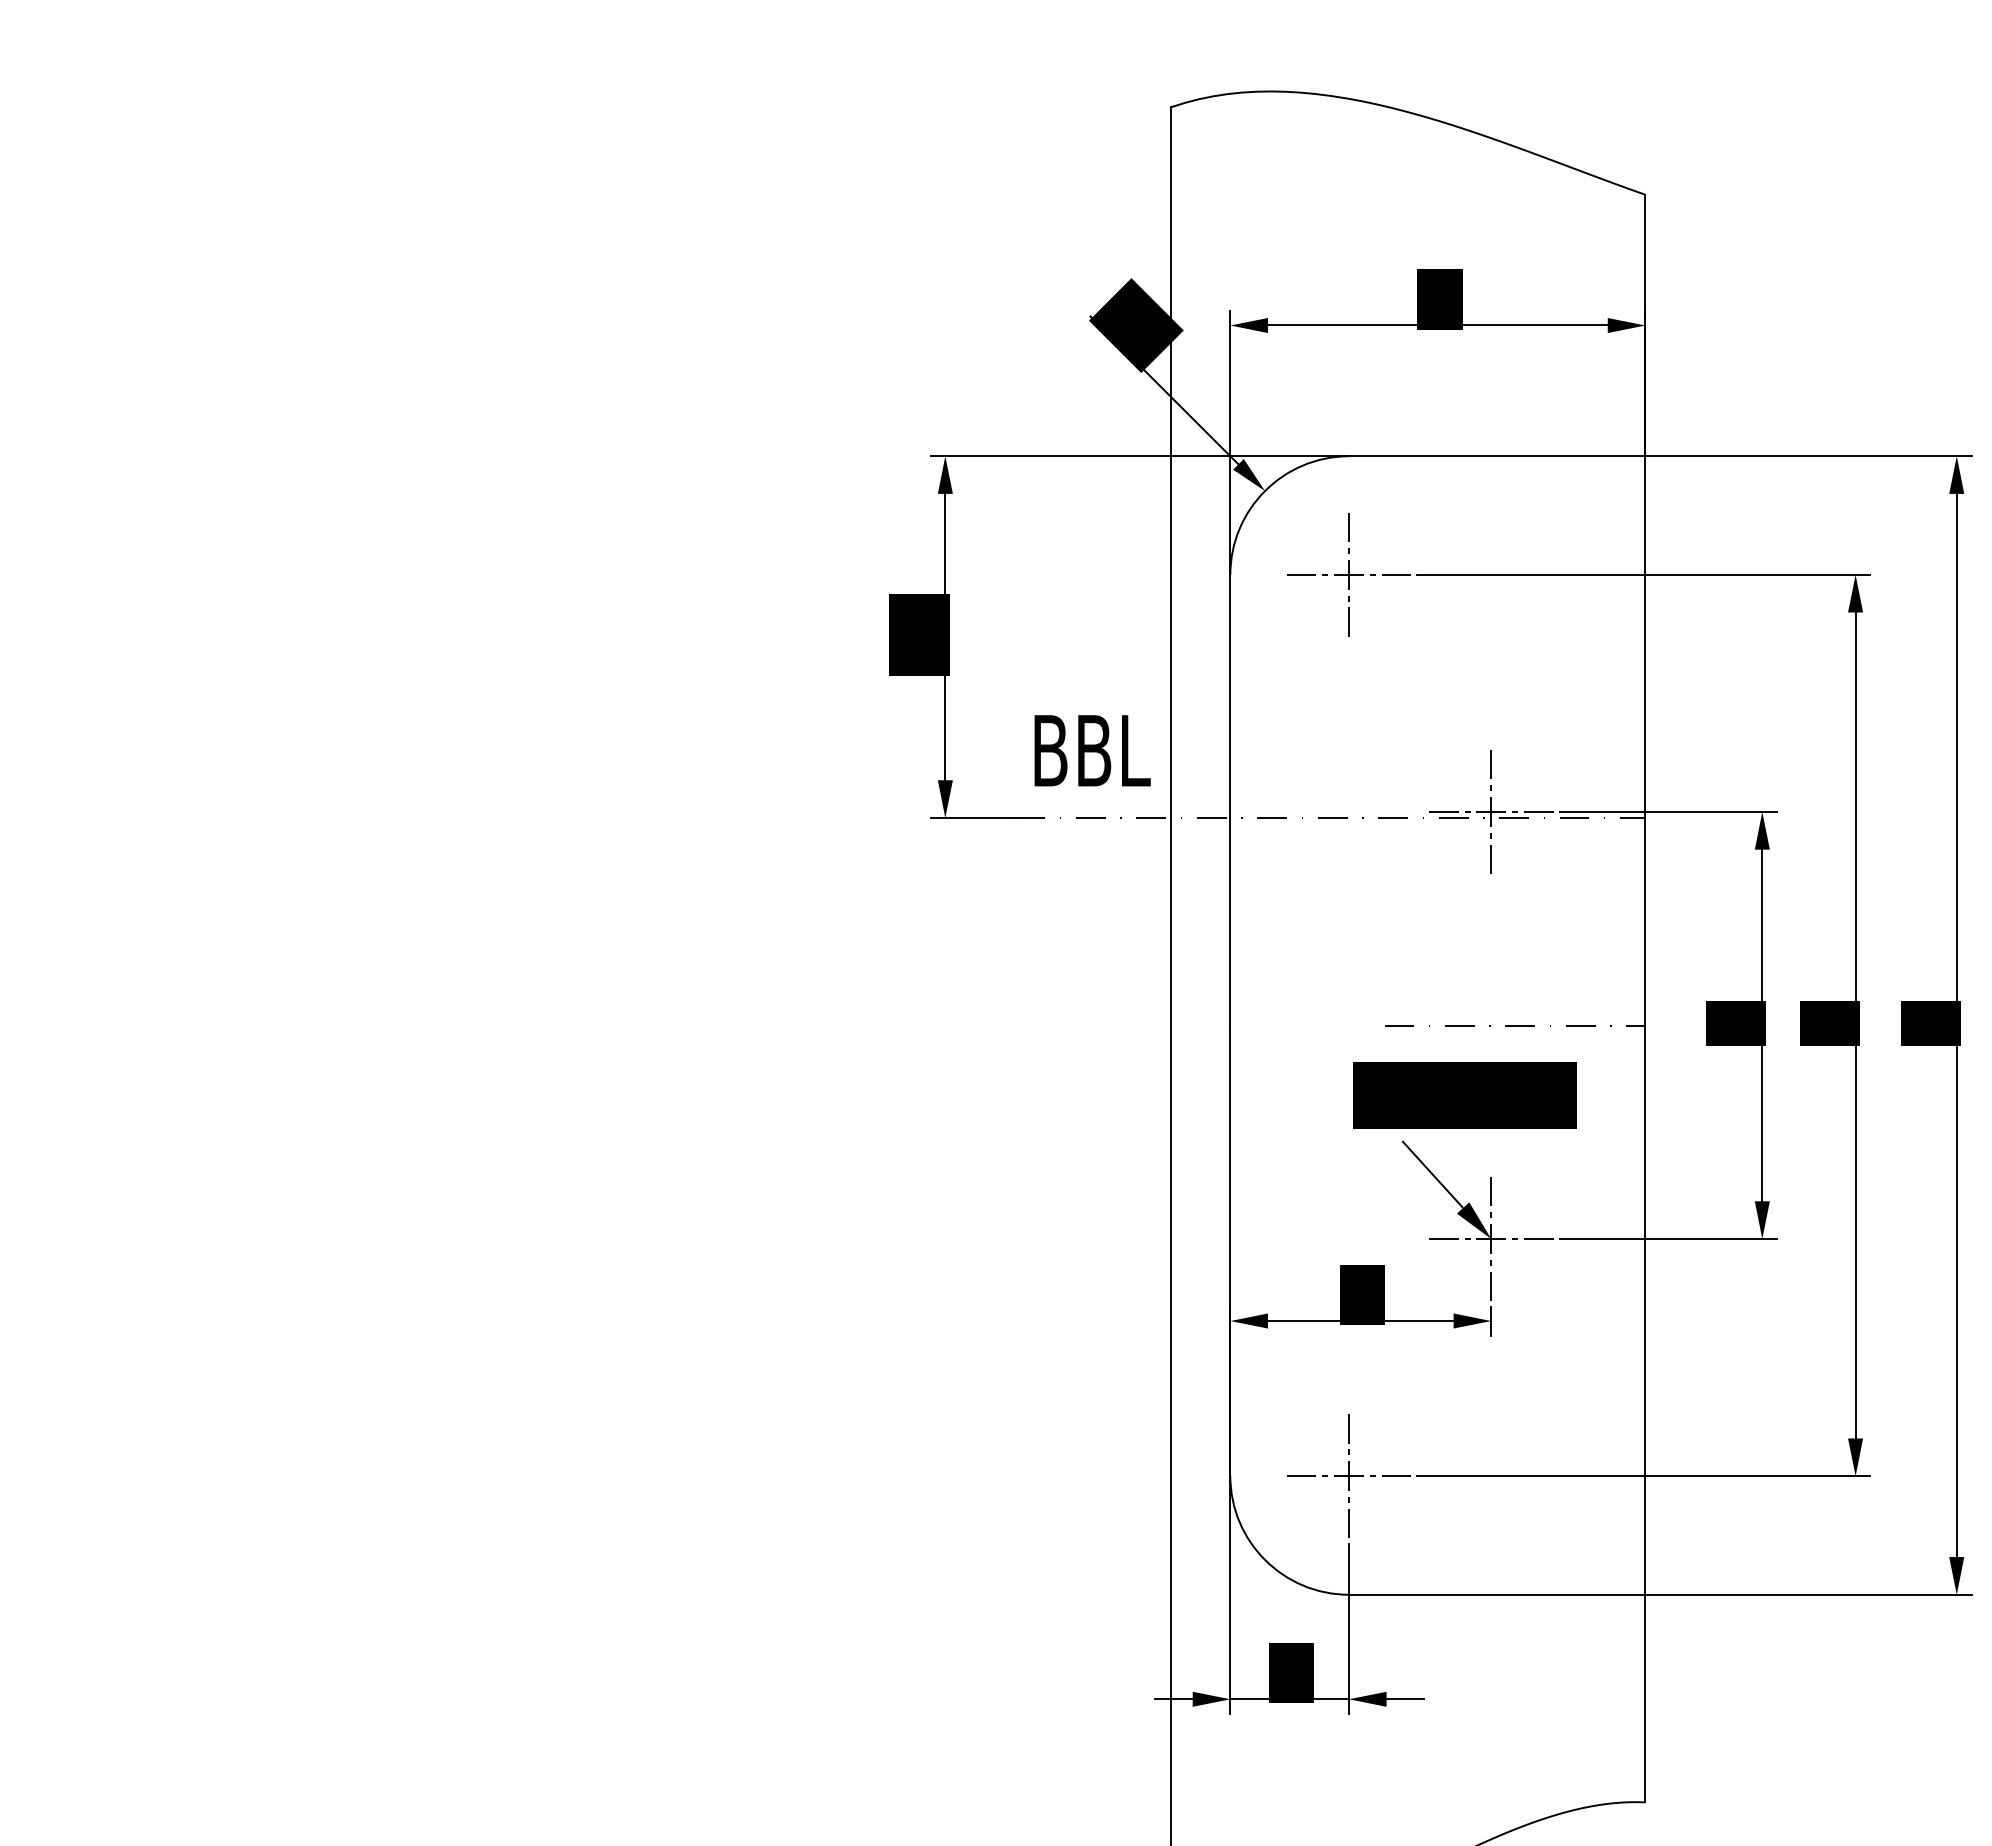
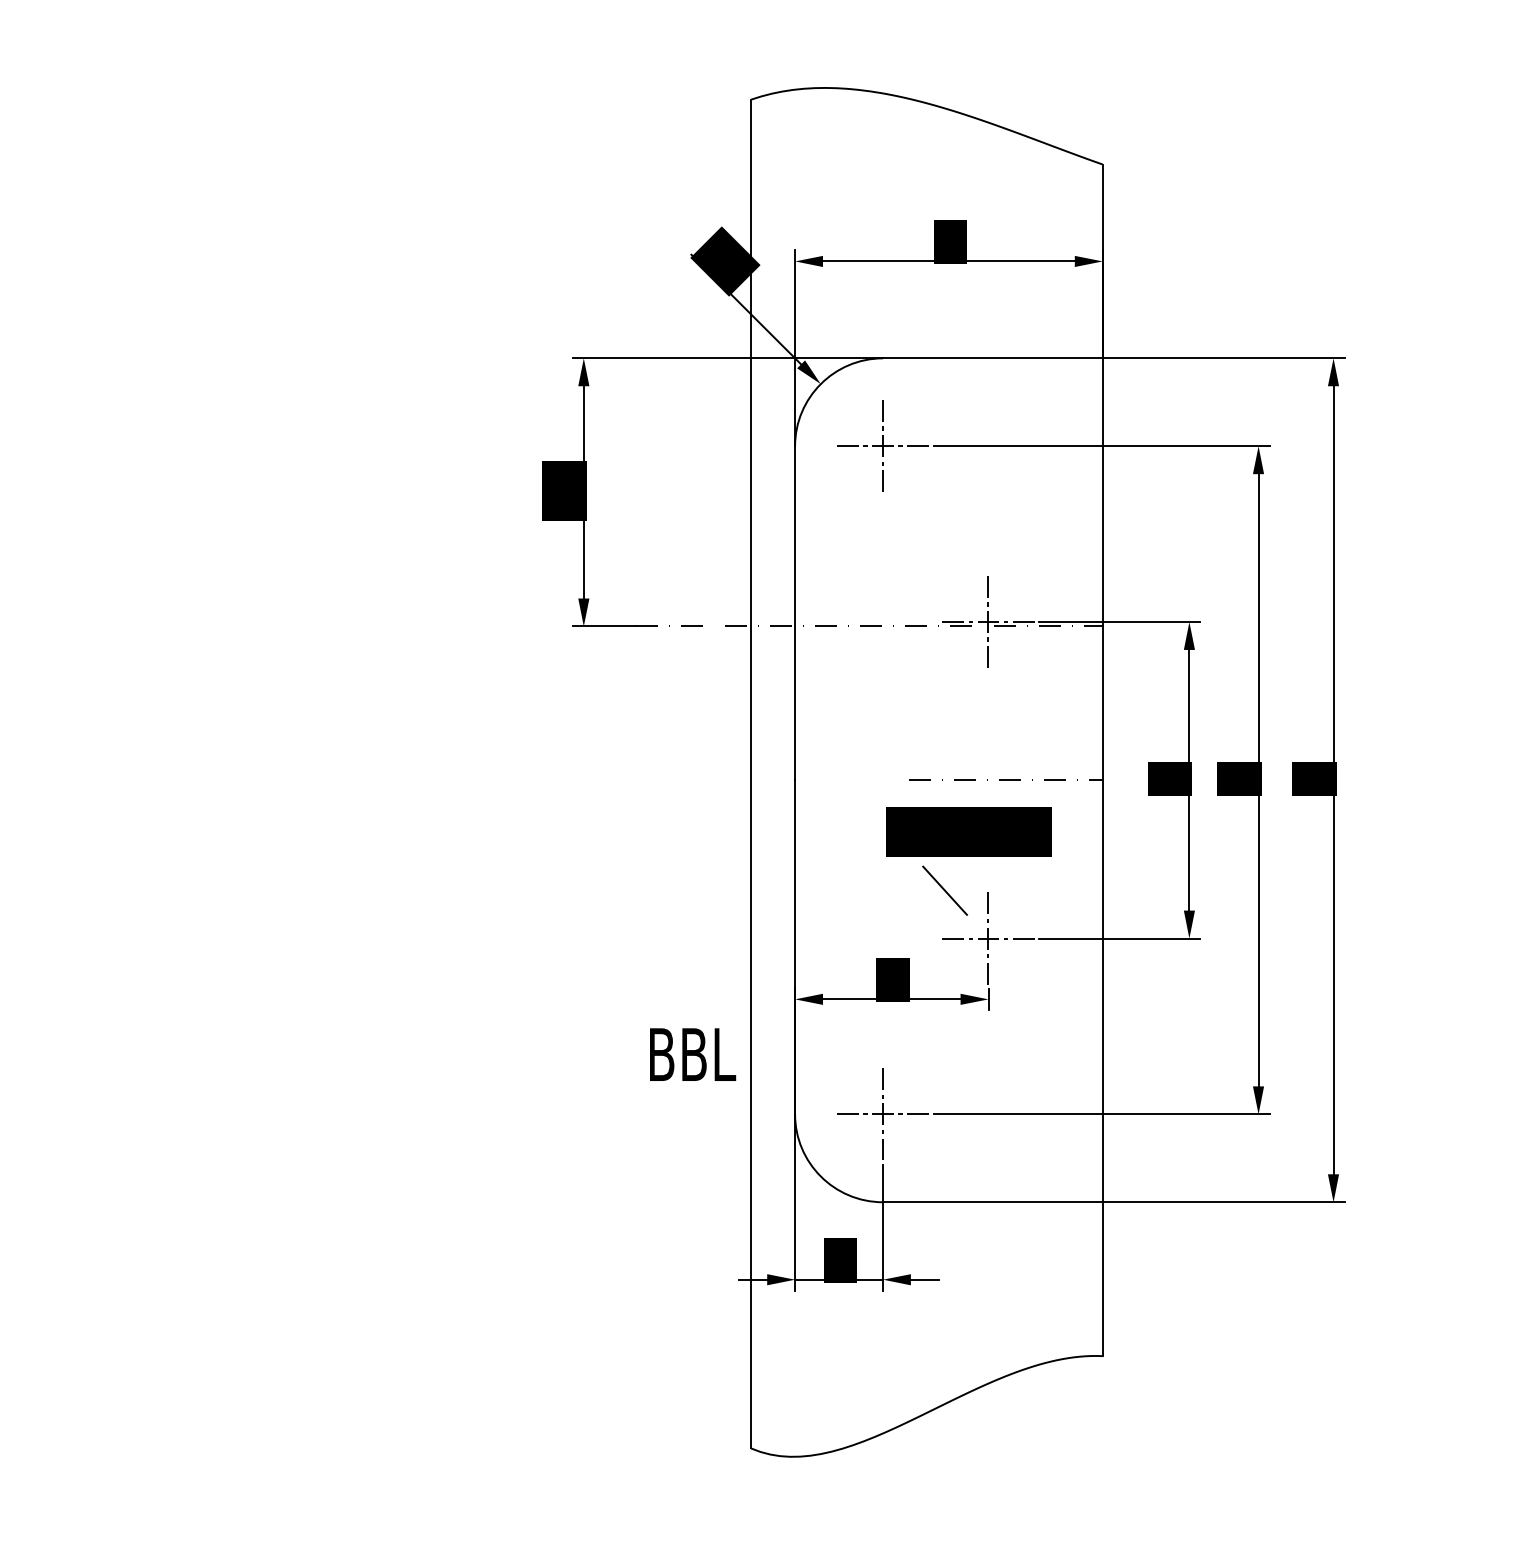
text: (1093, 750) -> (693, 1054), moved
fill: (1473, 1220) -> (975, 924), removed

